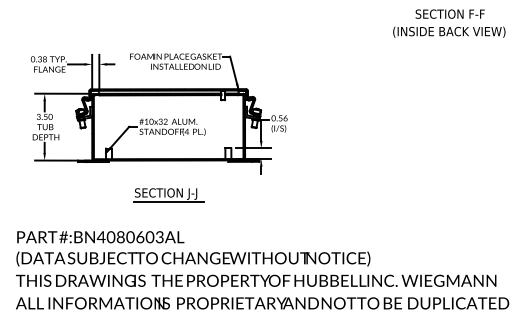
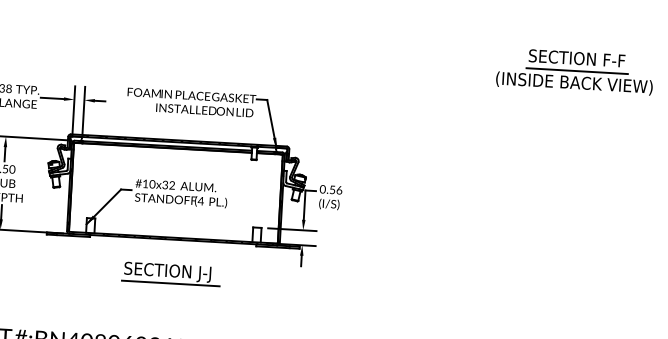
line: (450, 23) -> (576, 71), added
part: (168, 195) -> (171, 274), moved

